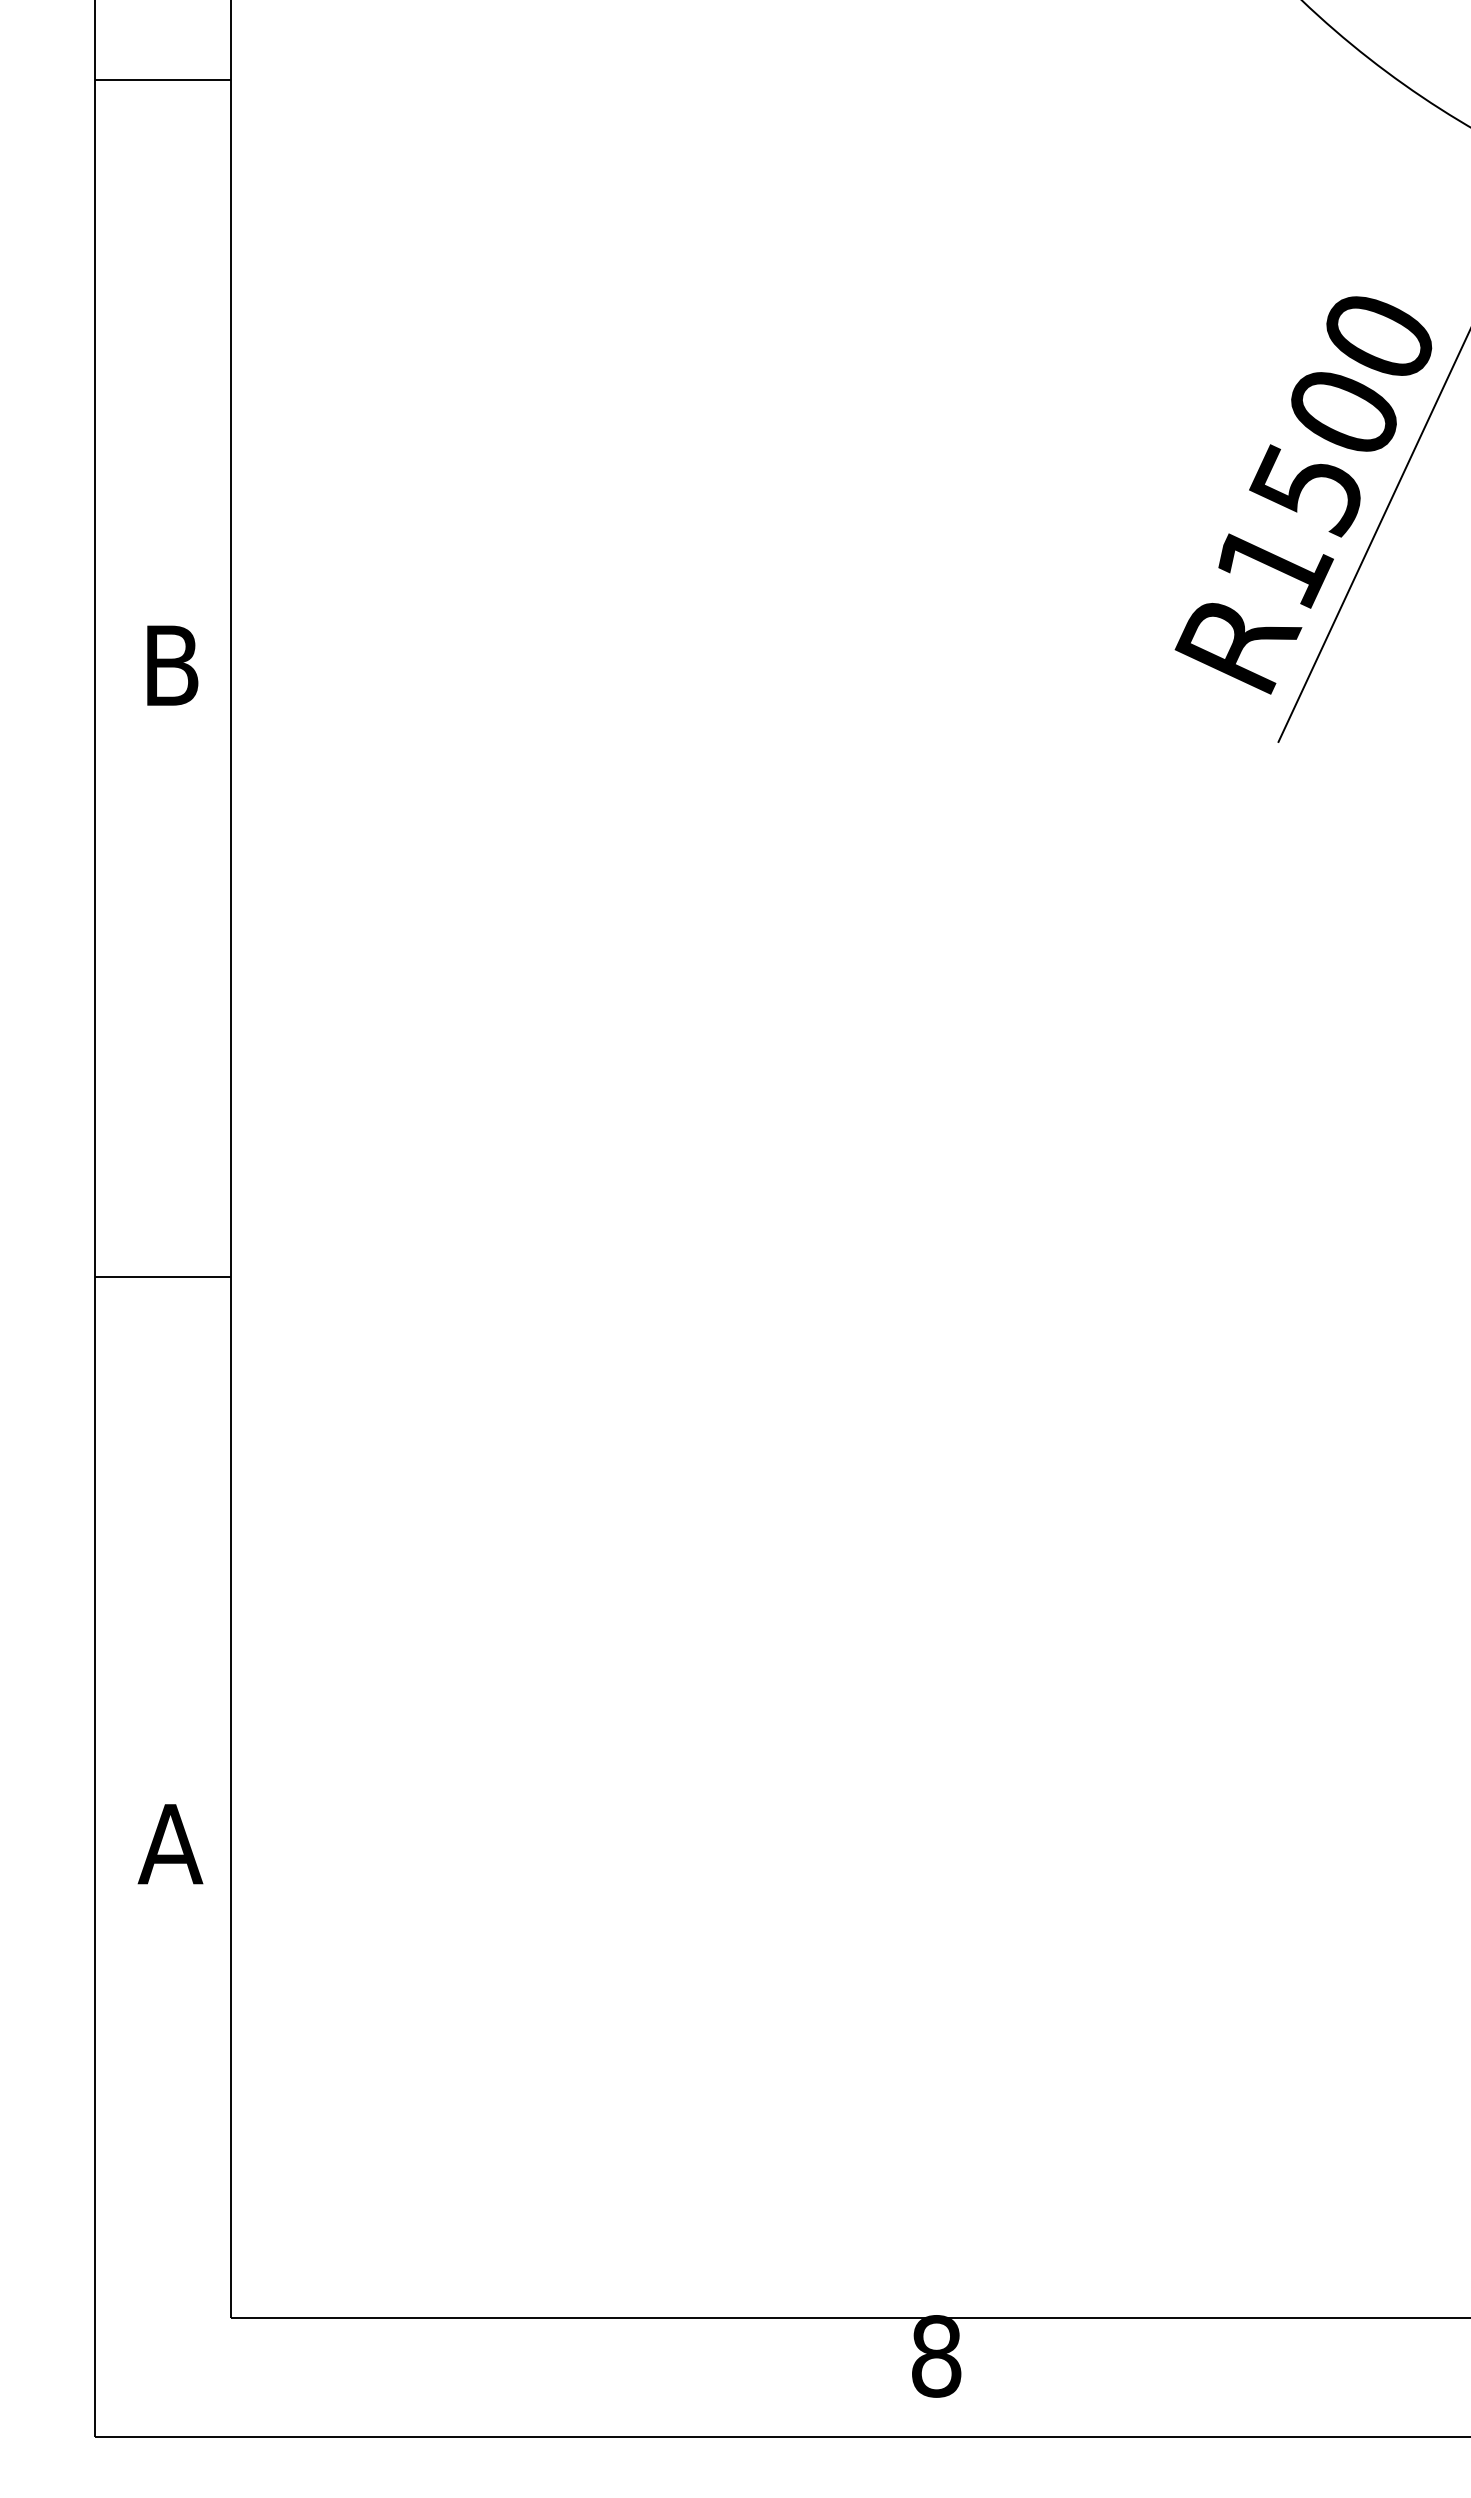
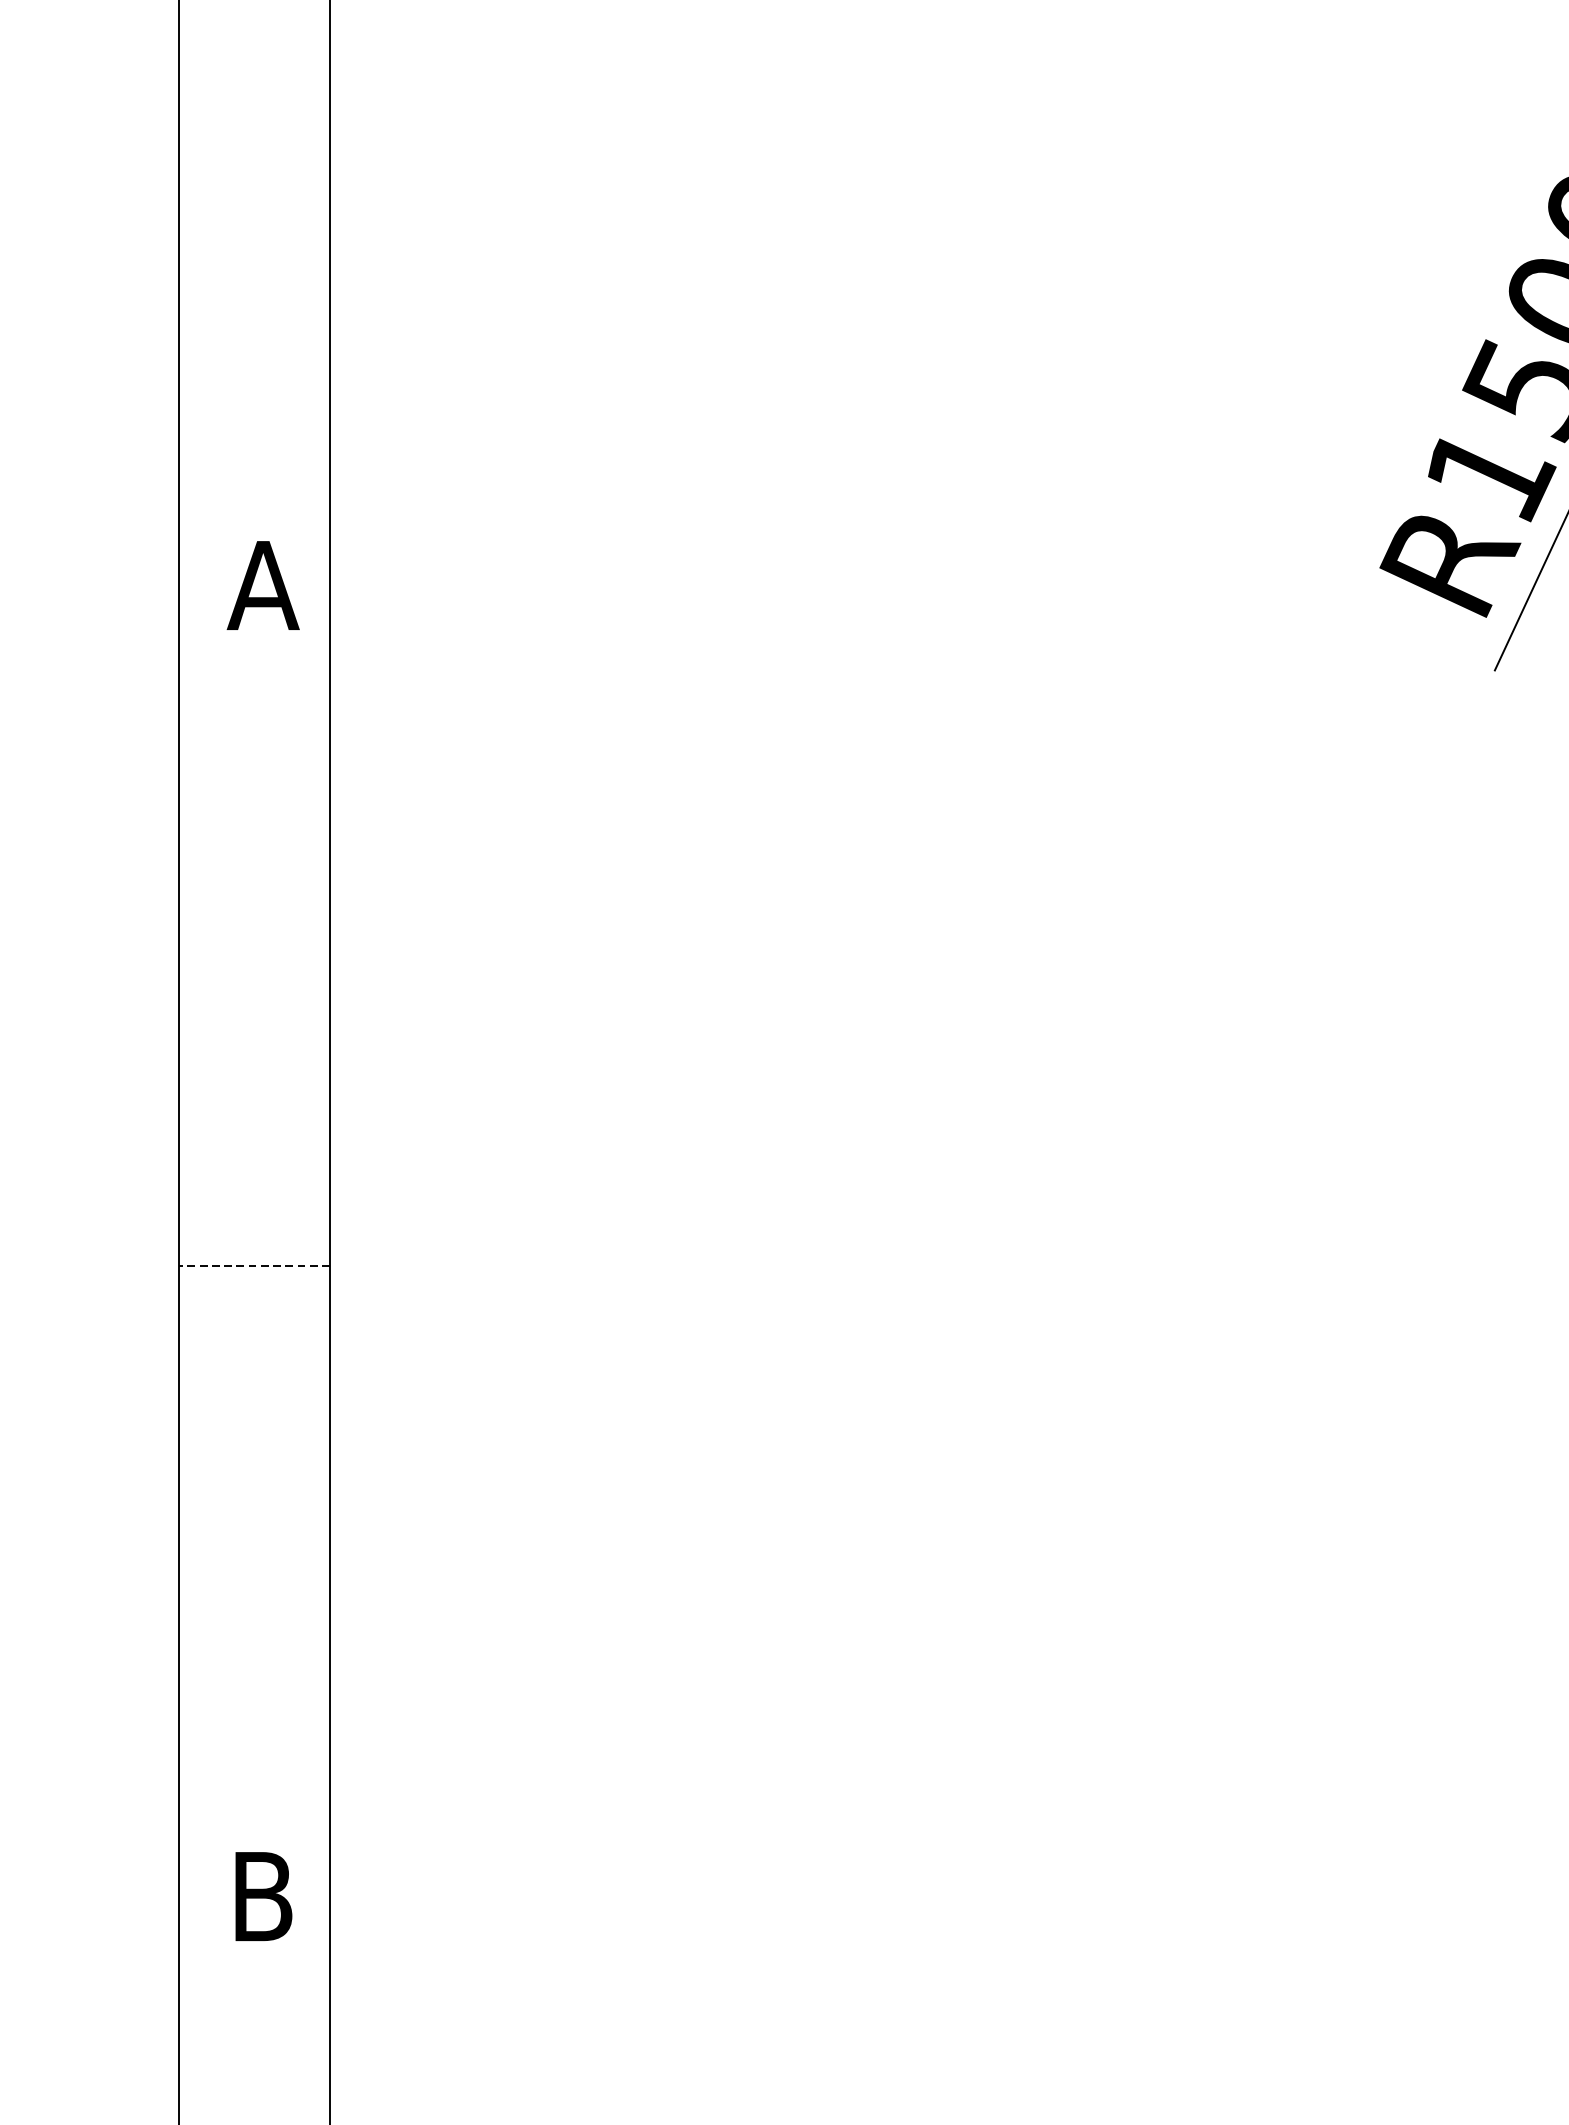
text: (171, 665) -> (263, 585), B -> A
line: (162, 1277) -> (253, 1266), solid -> dashed
text: (170, 1844) -> (262, 1896), A -> B

